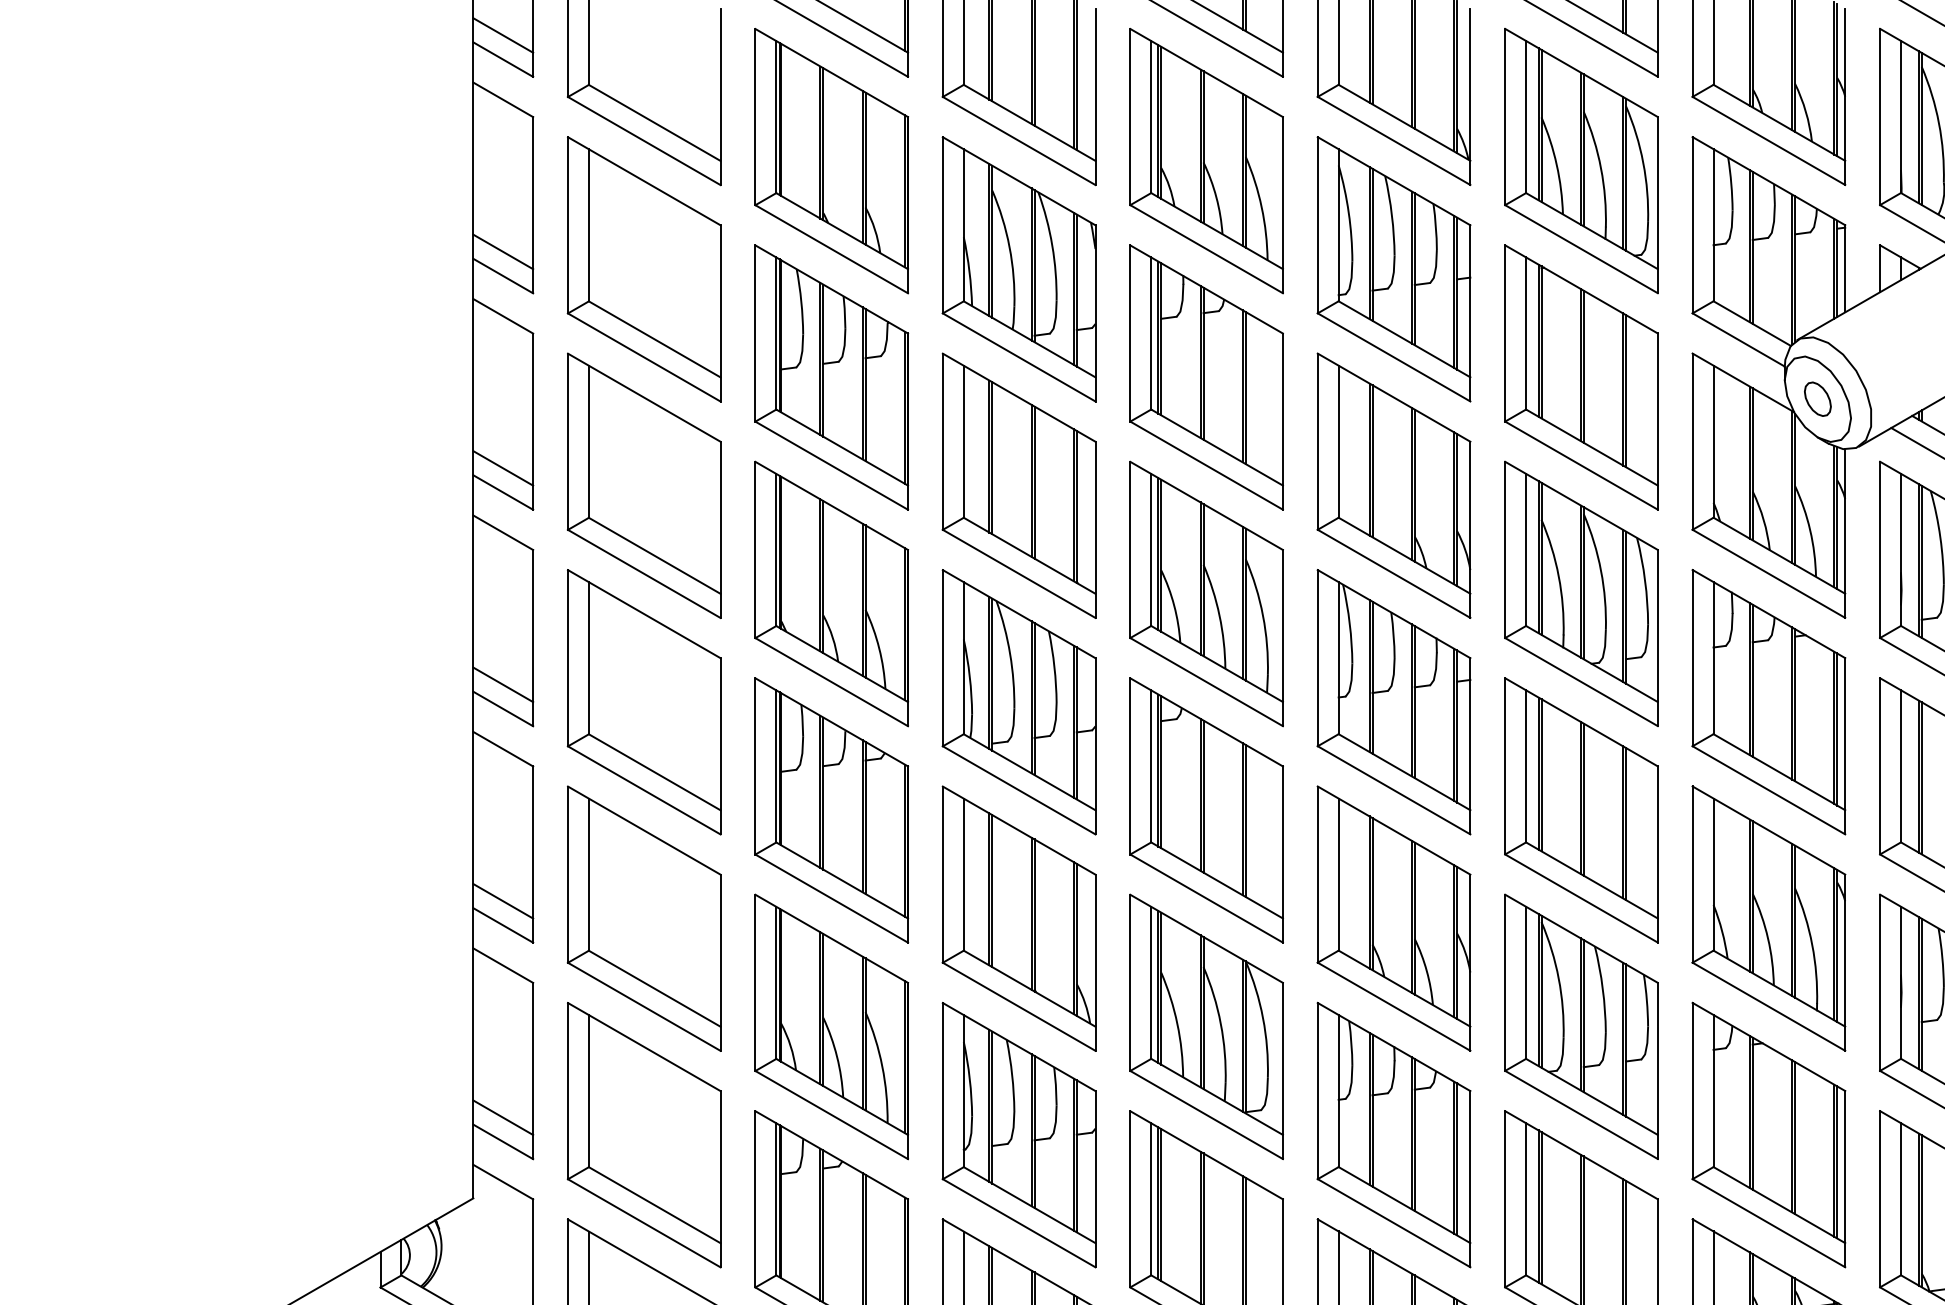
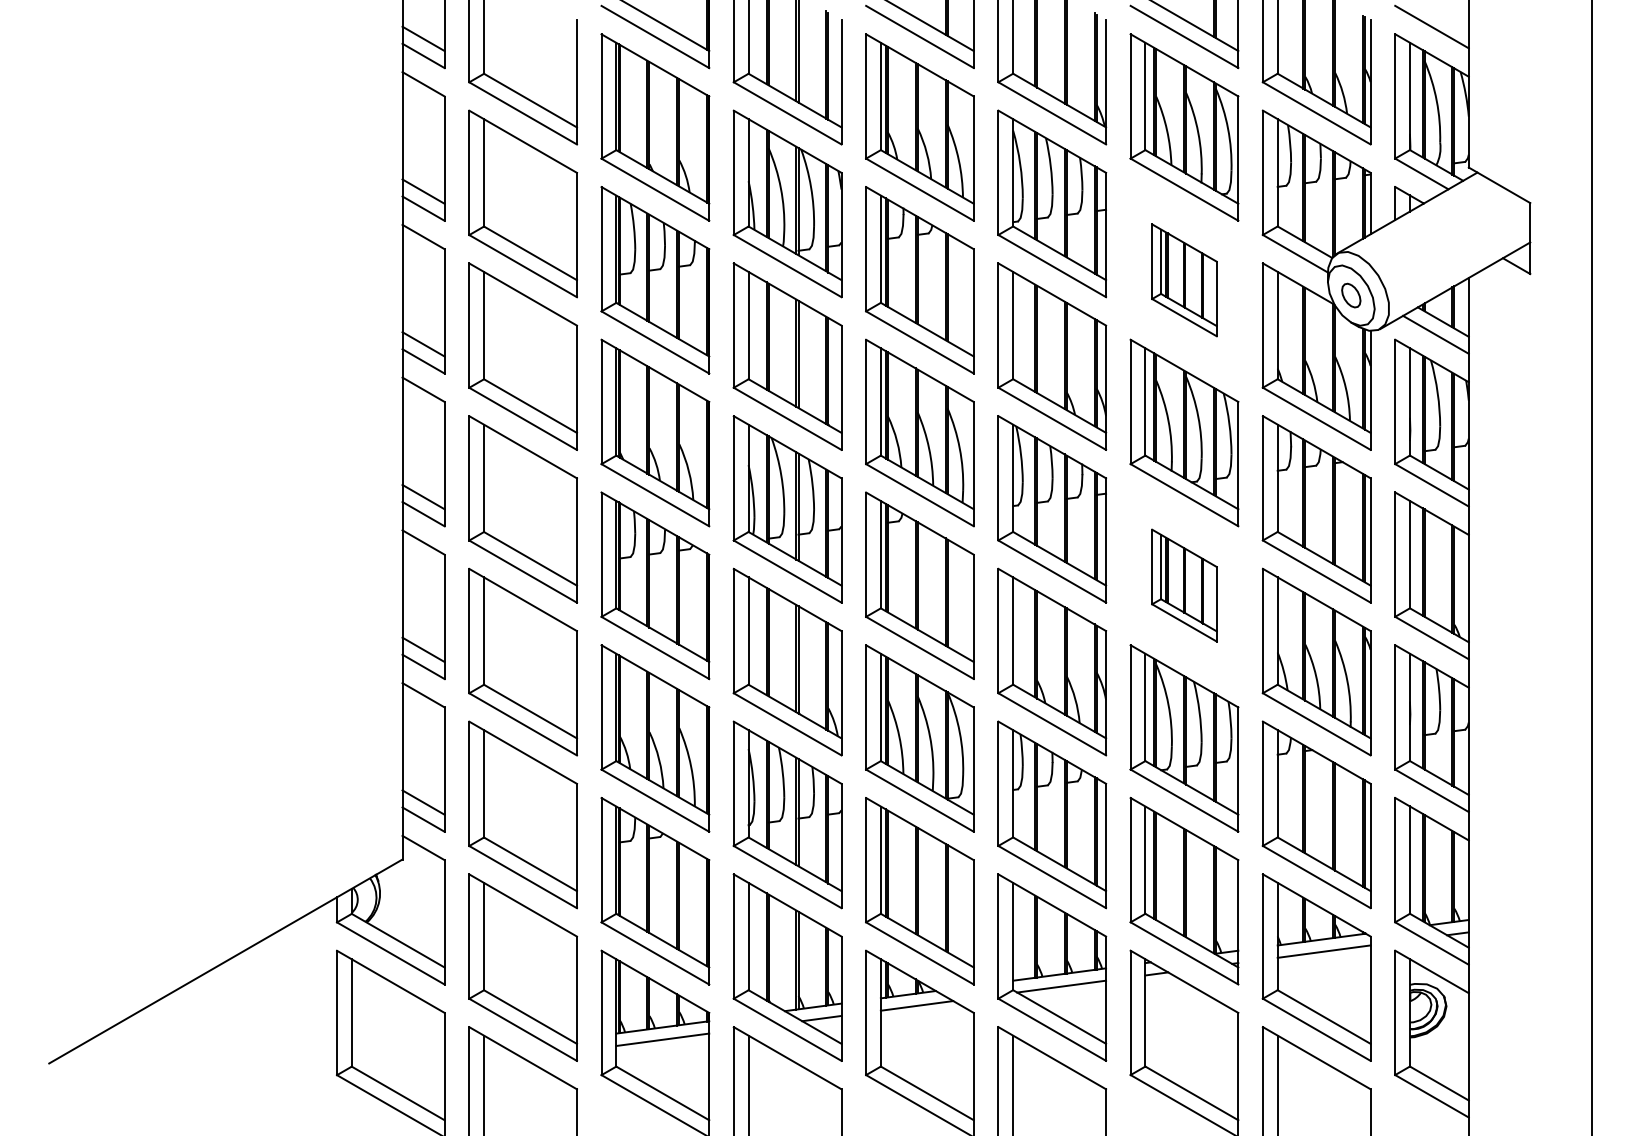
part: (1581, 377) -> (1184, 280), size x0.6
part: (1581, 810) -> (1184, 585), size x0.6

